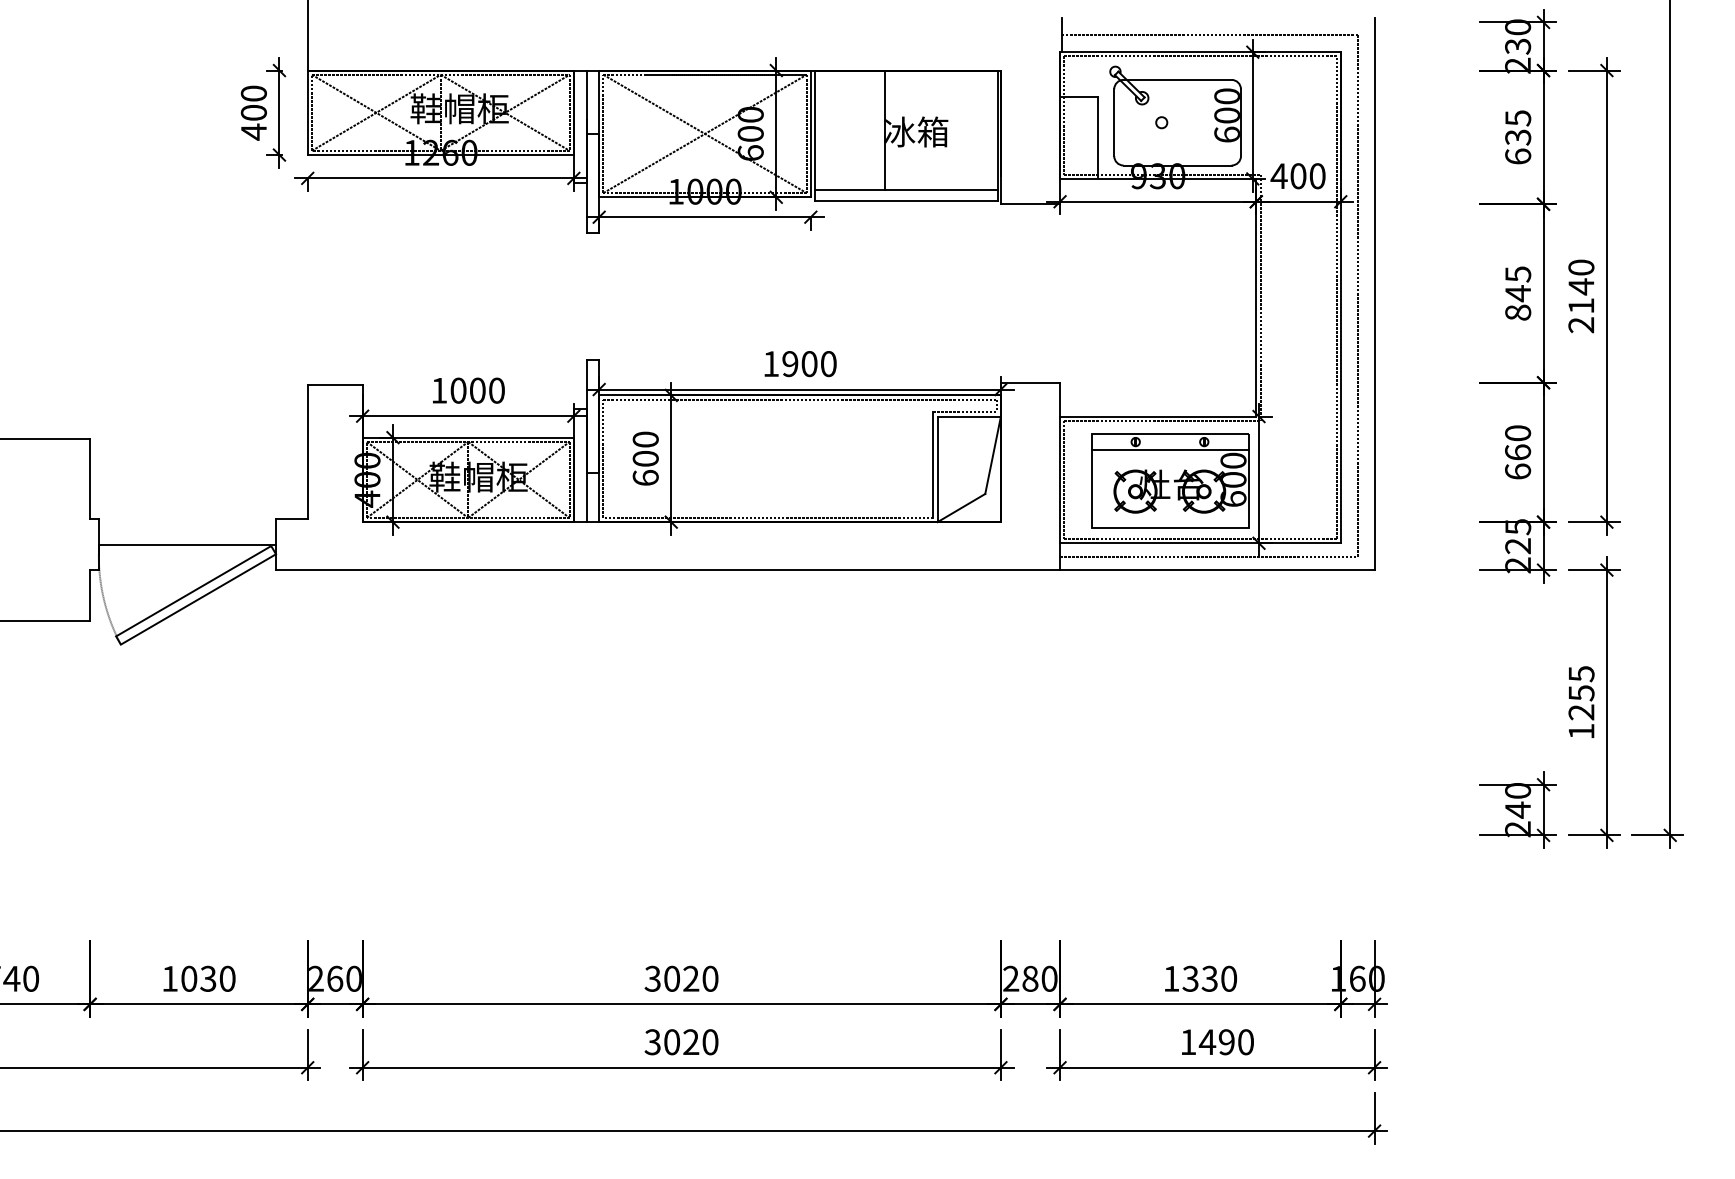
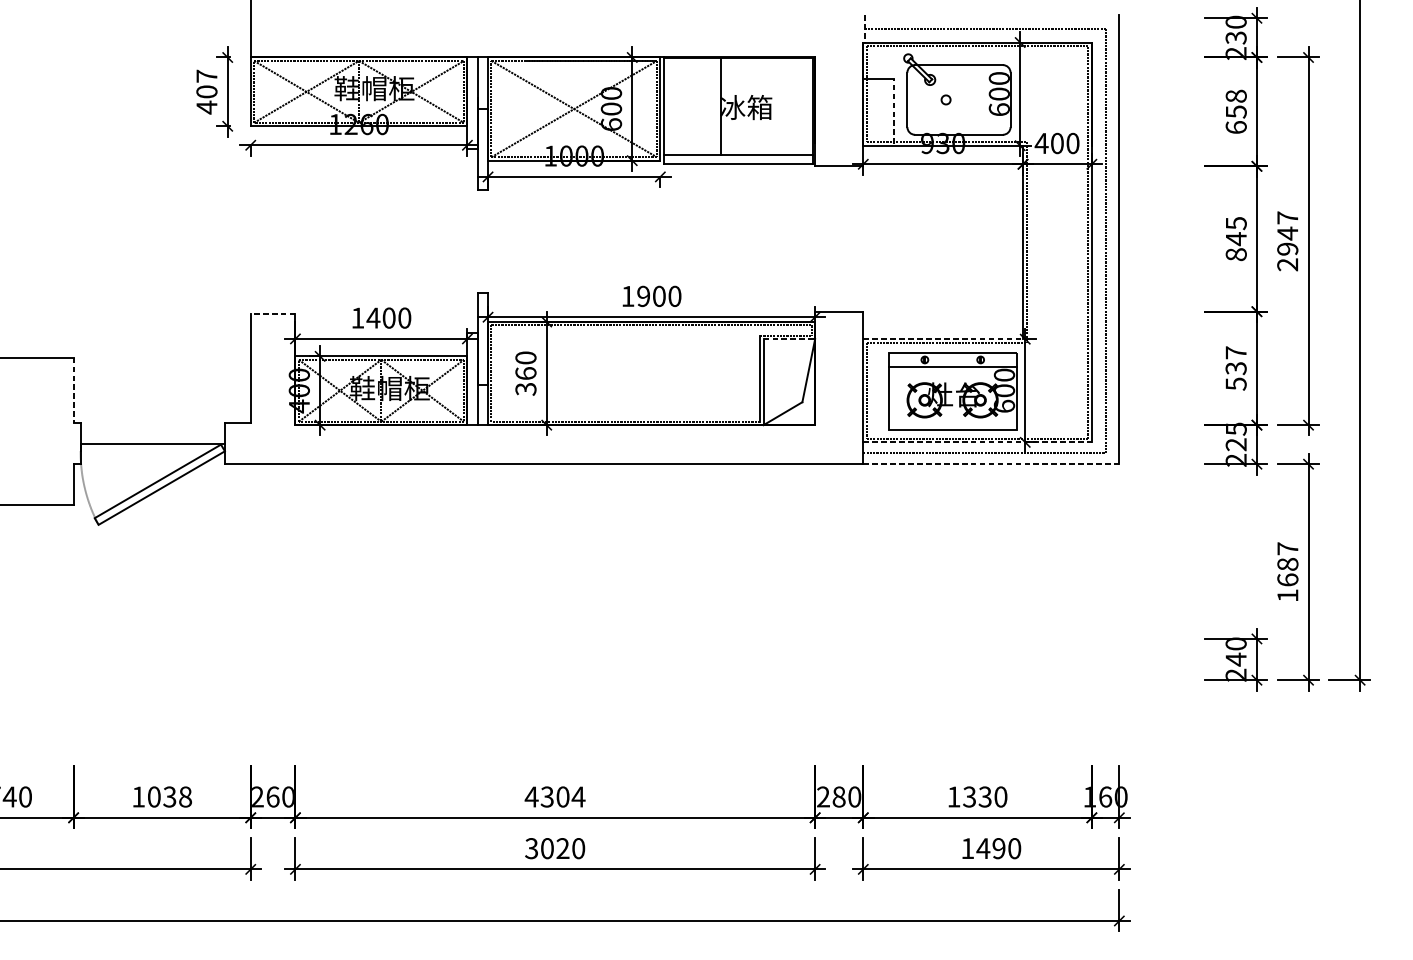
line: (1061, 35) -> (864, 28), solid -> dashed
text: (253, 93) -> (206, 76), 400 -> 407
text: (1518, 127) -> (1236, 103), 635 -> 658
line: (1098, 136) -> (894, 111), solid -> dashed
text: (1581, 286) -> (1287, 233), 2140 -> 2947
line: (334, 385) -> (272, 313), solid -> dashed
text: (458, 390) -> (373, 317), 1000 -> 1400
line: (969, 416) -> (789, 339), solid -> dashed
line: (1158, 416) -> (943, 339), solid -> dashed
text: (1518, 452) -> (1236, 368), 660 -> 537
text: (645, 468) -> (525, 381), 600 -> 360
line: (90, 479) -> (73, 390), solid -> dashed
line: (1200, 543) -> (977, 442), solid -> dashed
line: (1217, 570) -> (991, 464), solid -> dashed
text: (1581, 693) -> (1287, 564), 1255 -> 1687
text: (227, 978) -> (185, 796), 1030 -> 1038
text: (681, 978) -> (555, 796), 3020 -> 4304

